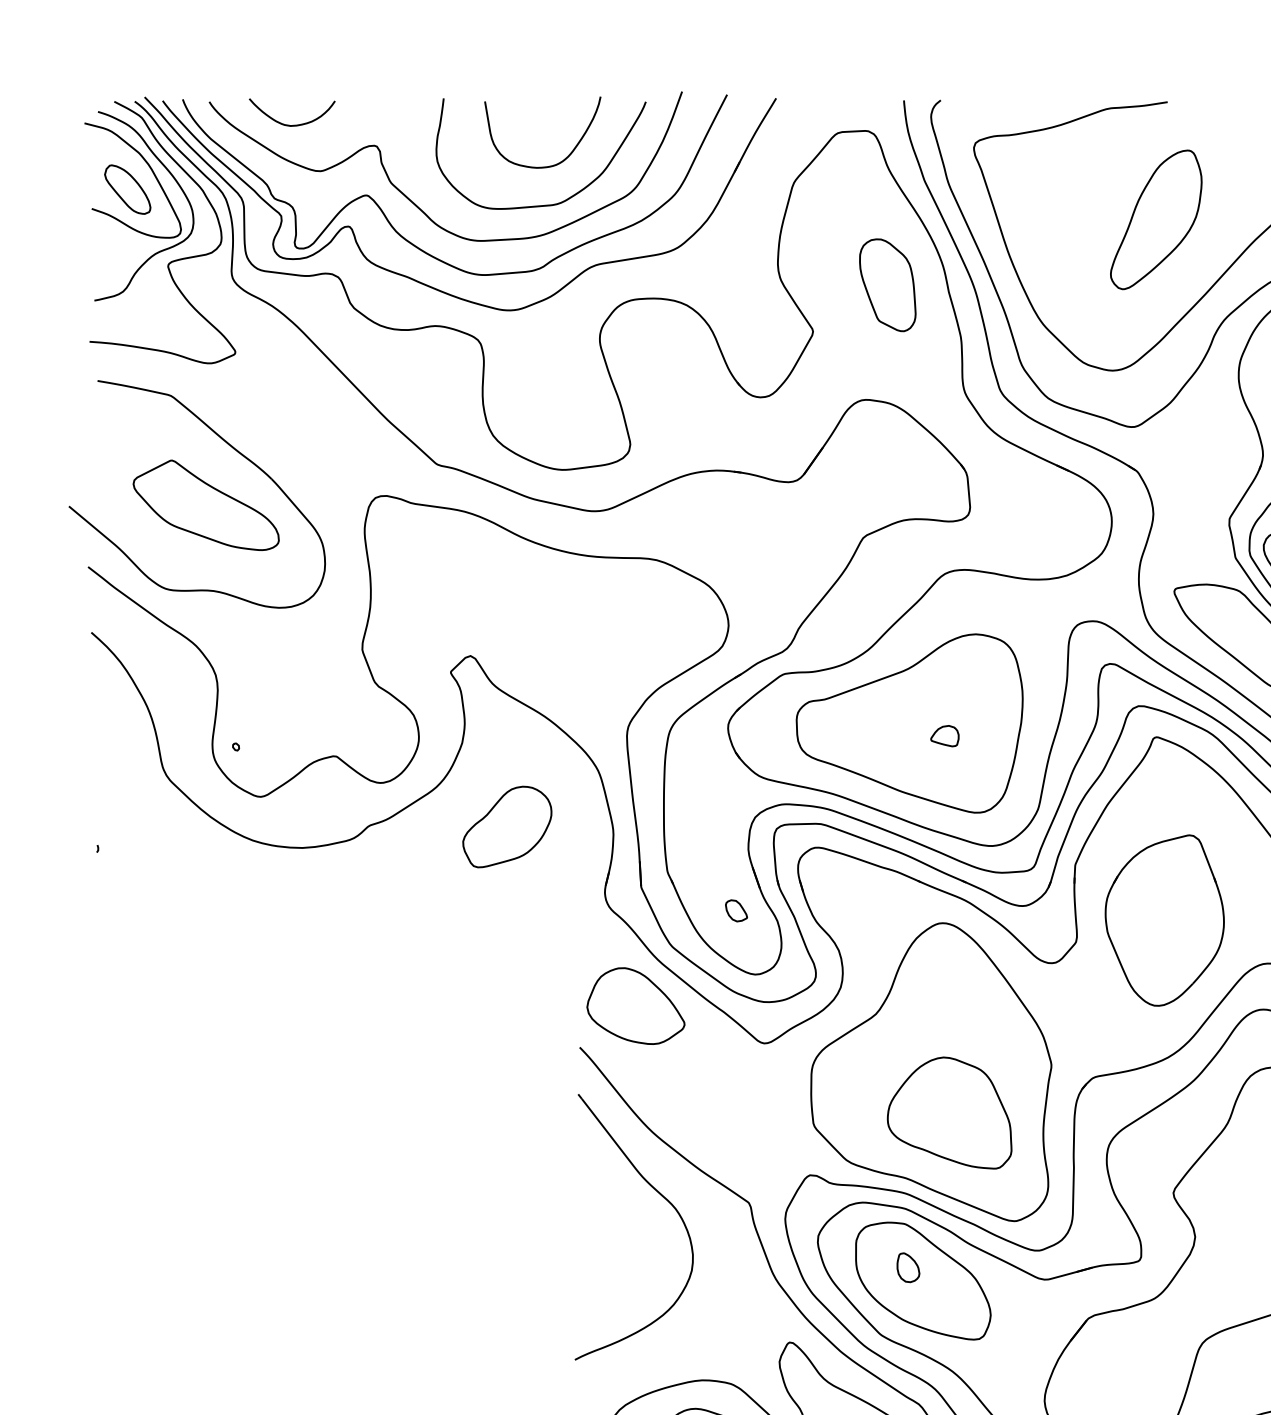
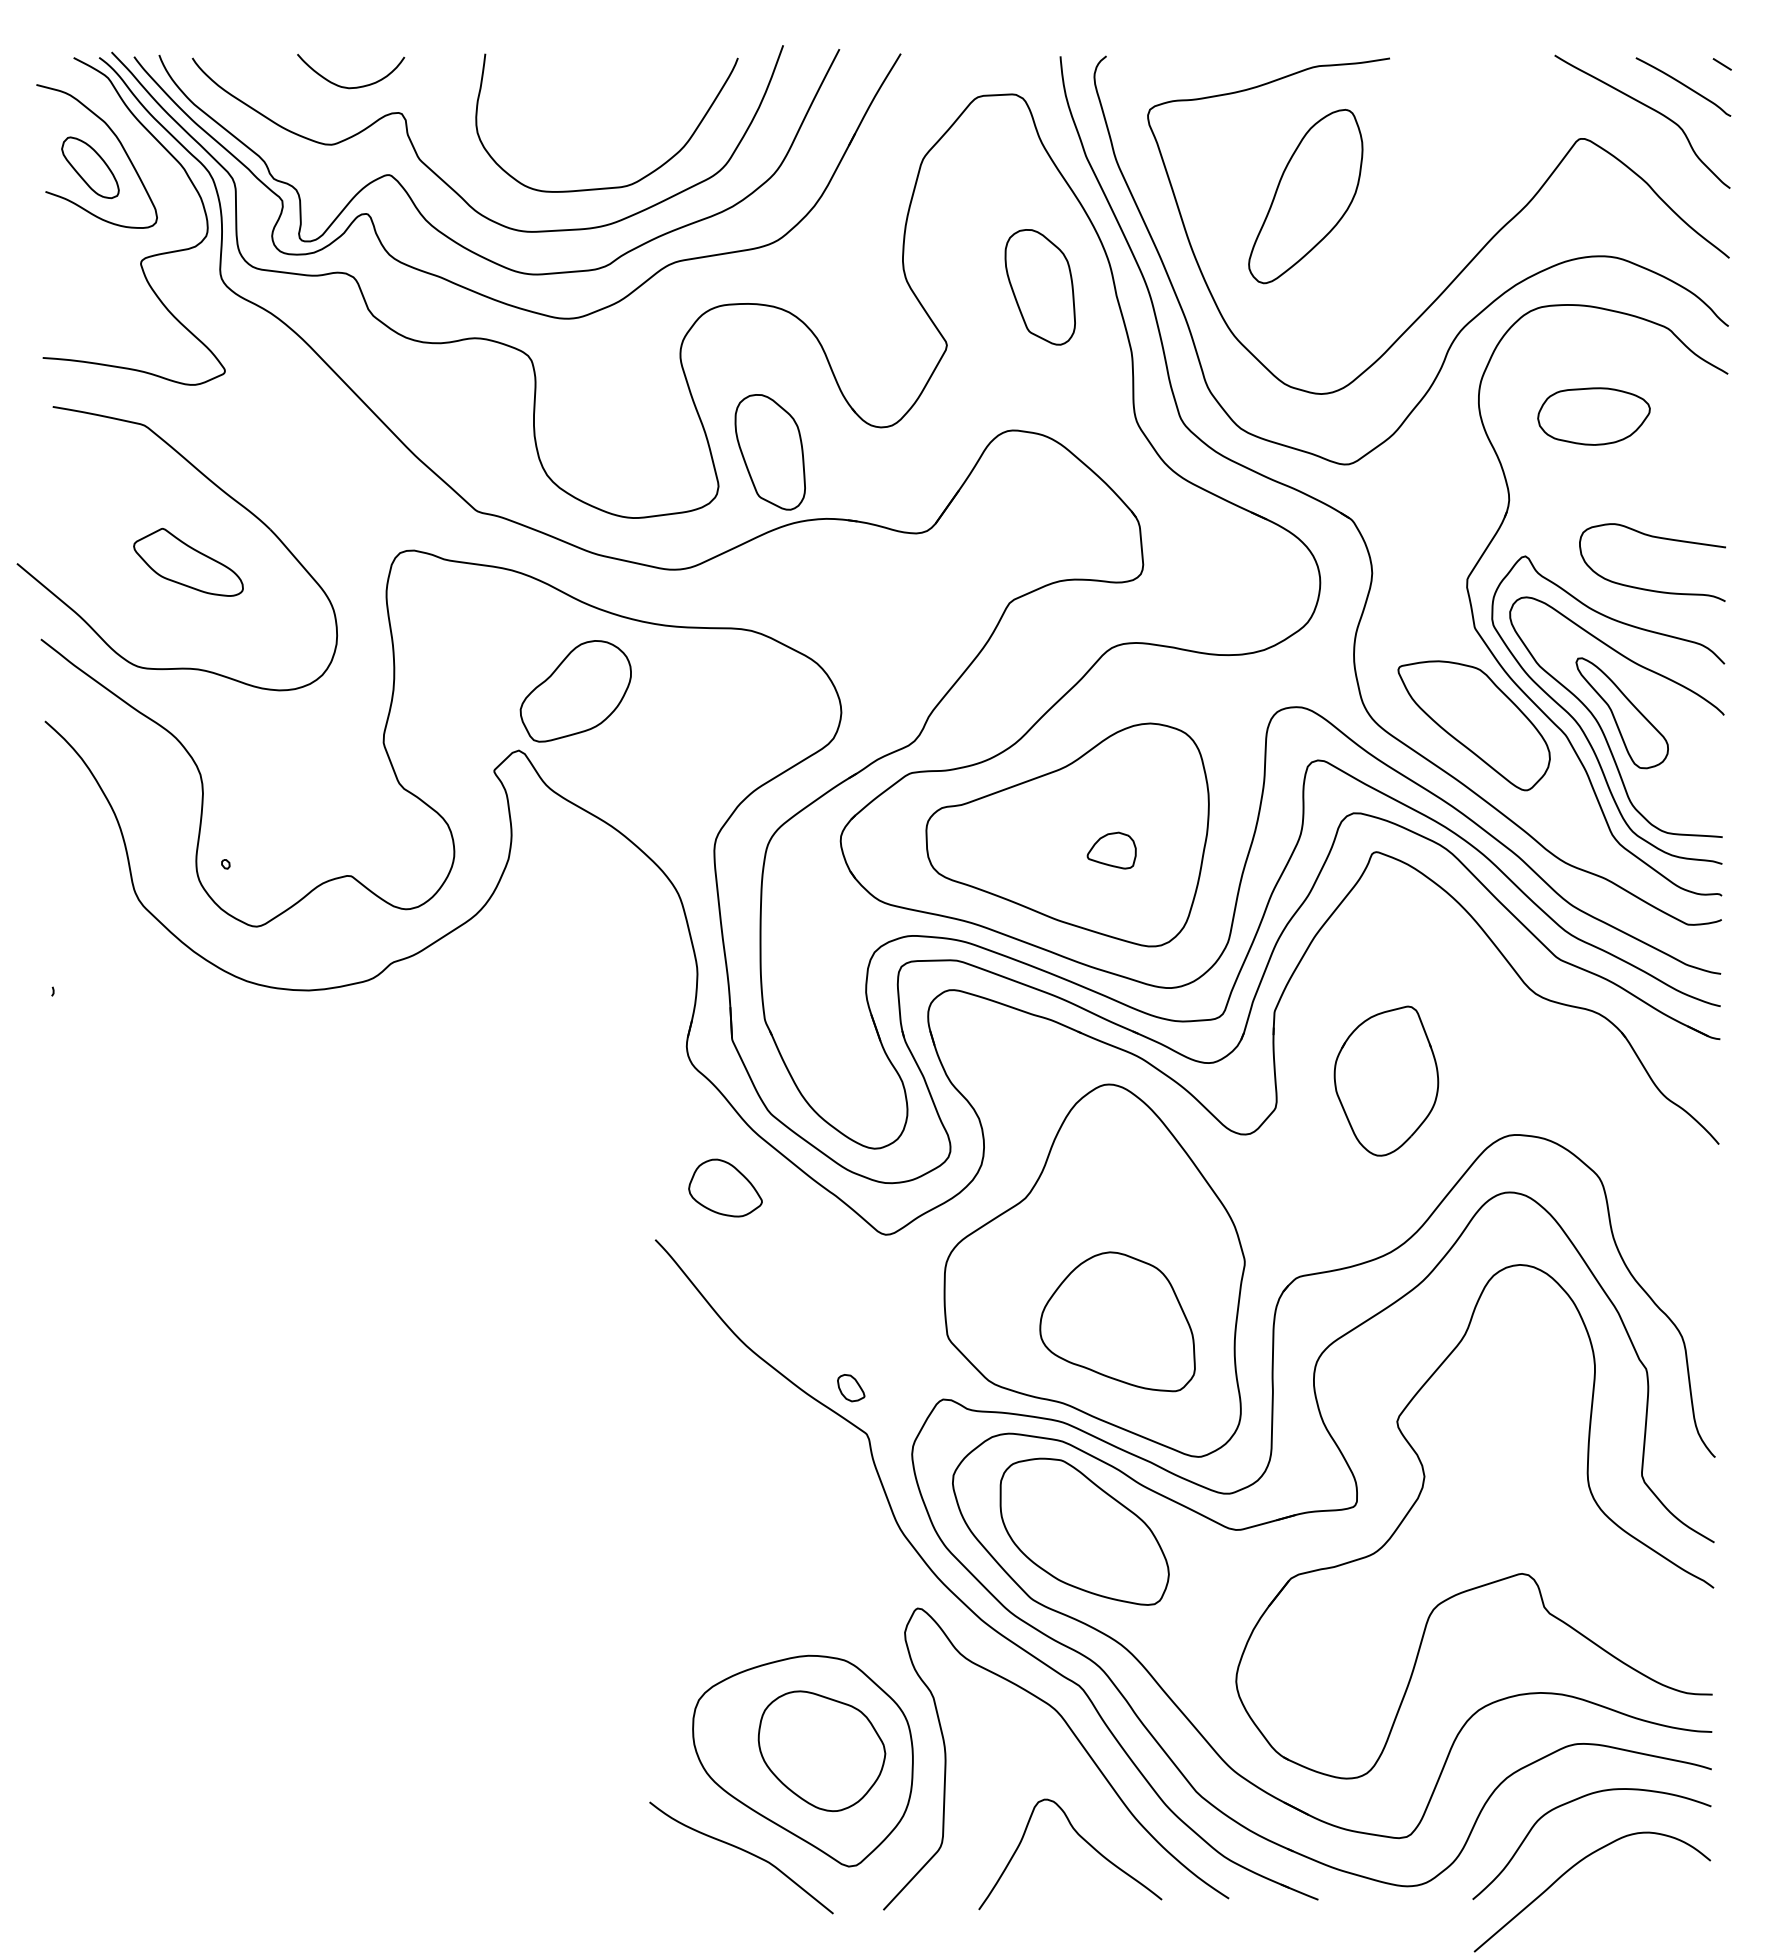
curve: (288, 124) -> (346, 86), moved
curve: (560, 161) -> (631, 132), removed
curve: (176, 183) -> (151, 159), removed
part: (1156, 219) -> (1305, 196), moved
part: (671, 417) -> (769, 452), added
part: (206, 505) -> (188, 562), size x0.6
part: (944, 735) -> (1111, 850), size x1.4
part: (507, 827) -> (575, 691), moved
part: (736, 911) -> (851, 1388), moved
part: (1164, 919) -> (1386, 1080), size x0.7
part: (635, 1005) -> (725, 1187), size x0.6
part: (663, 1197) -> (759, 1427), removed
part: (907, 1268) -> (1065, 1515), removed

